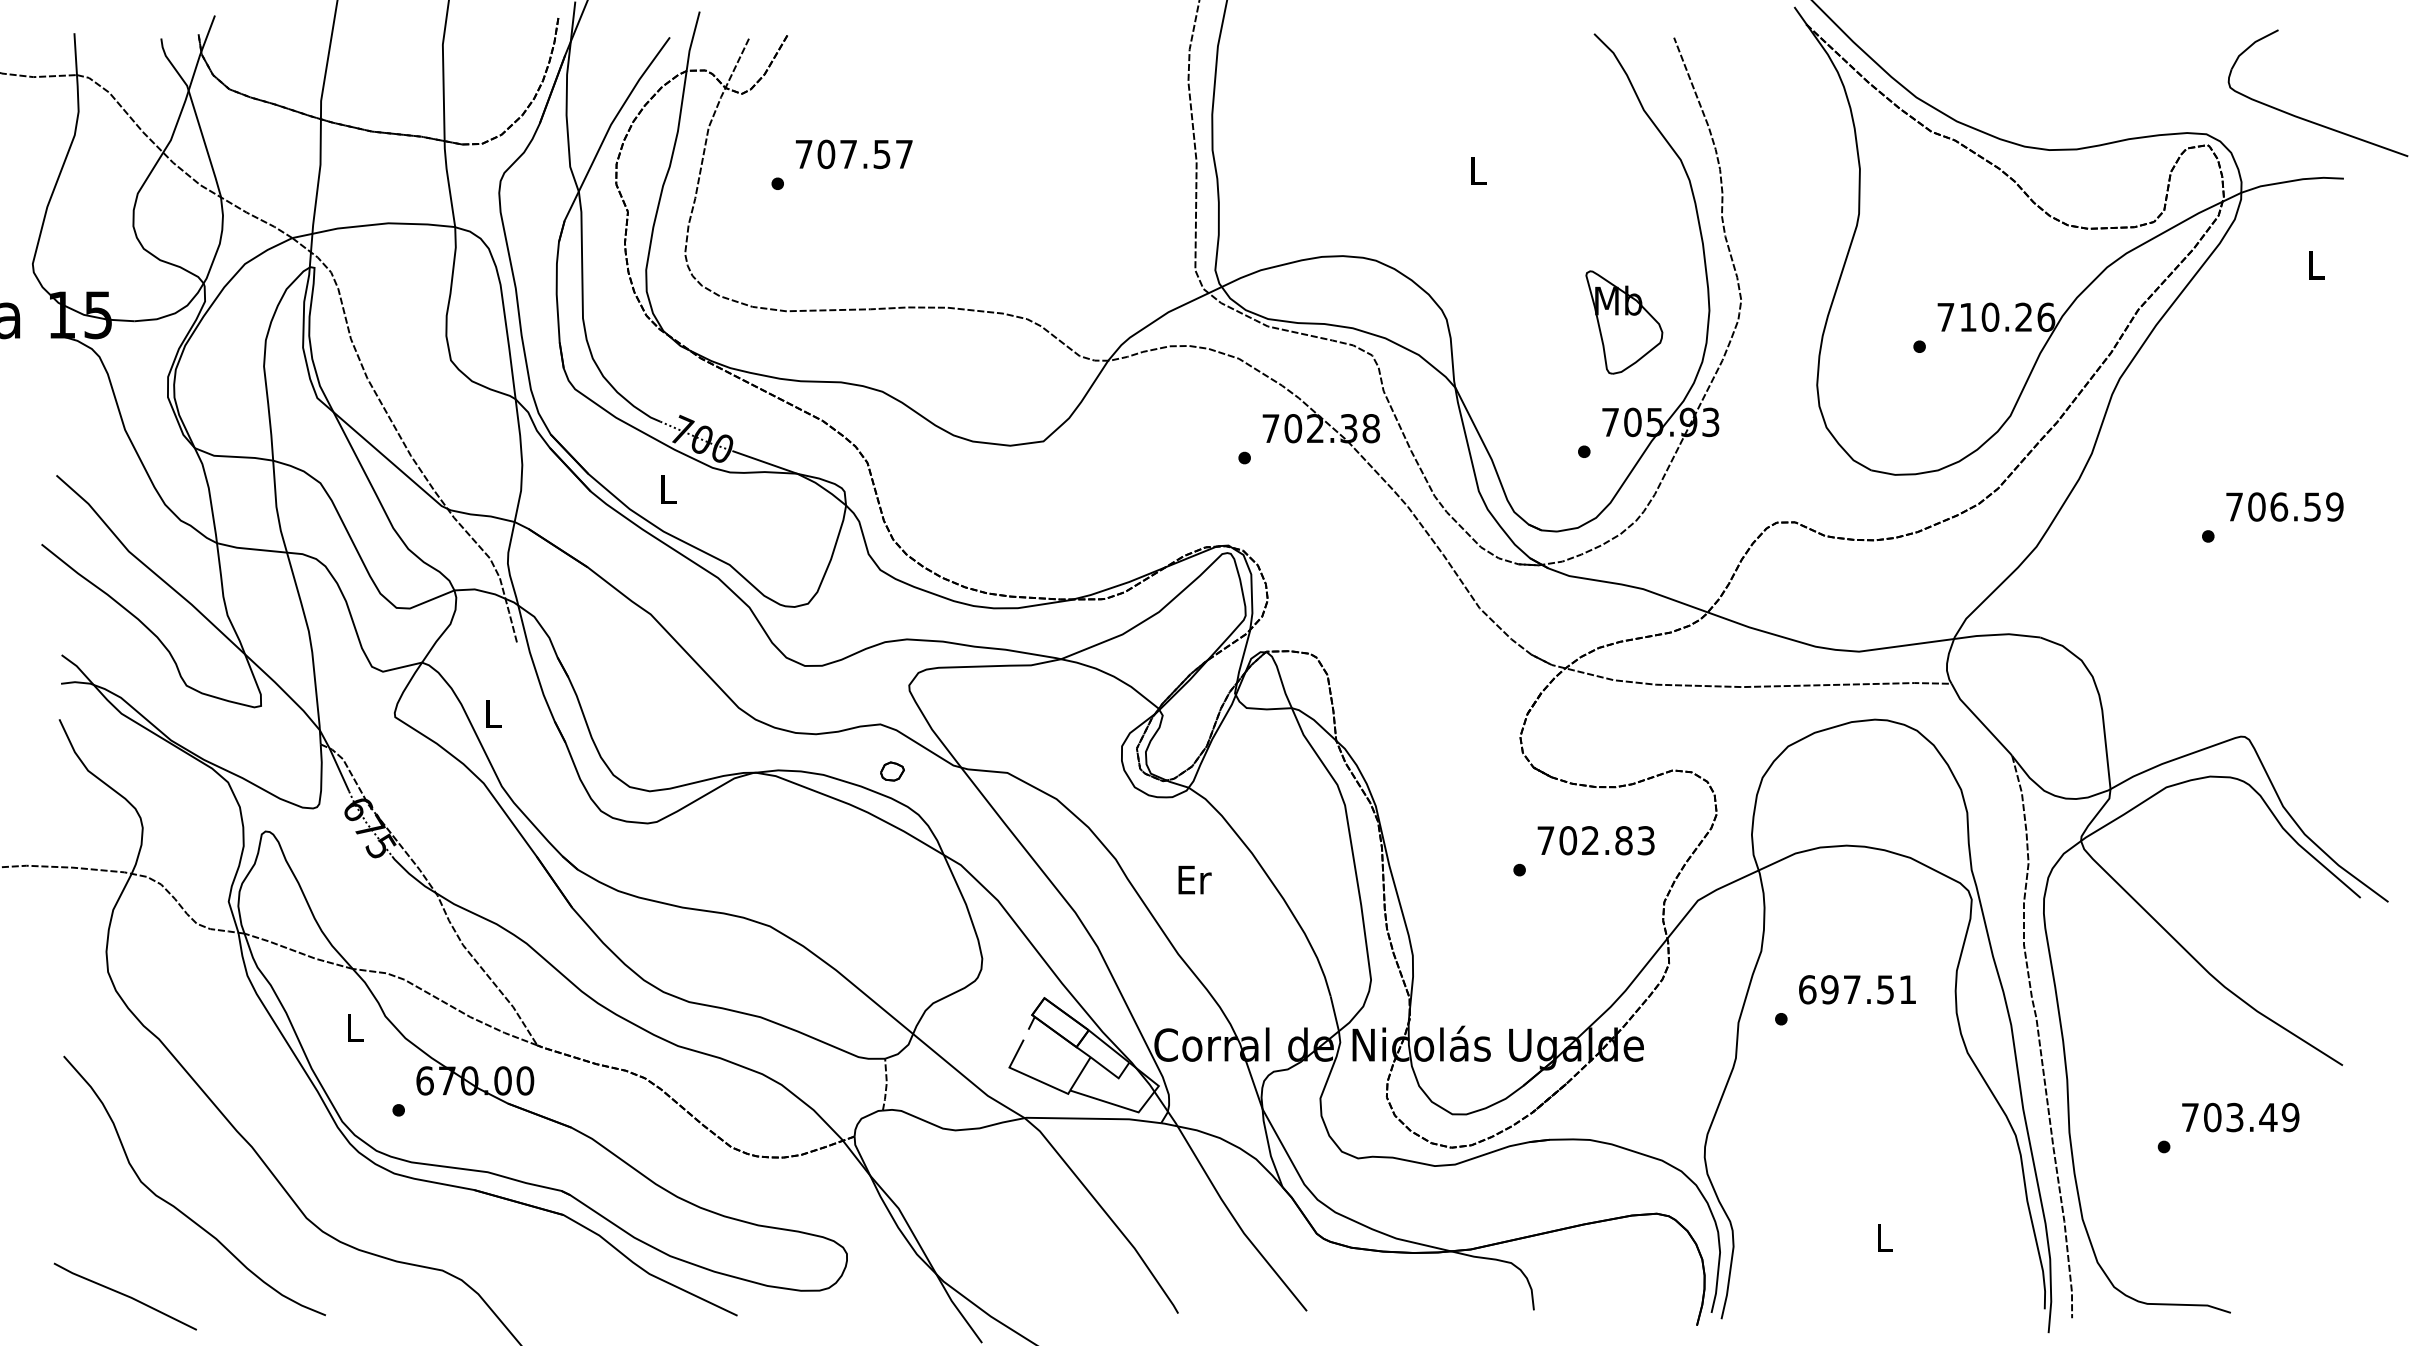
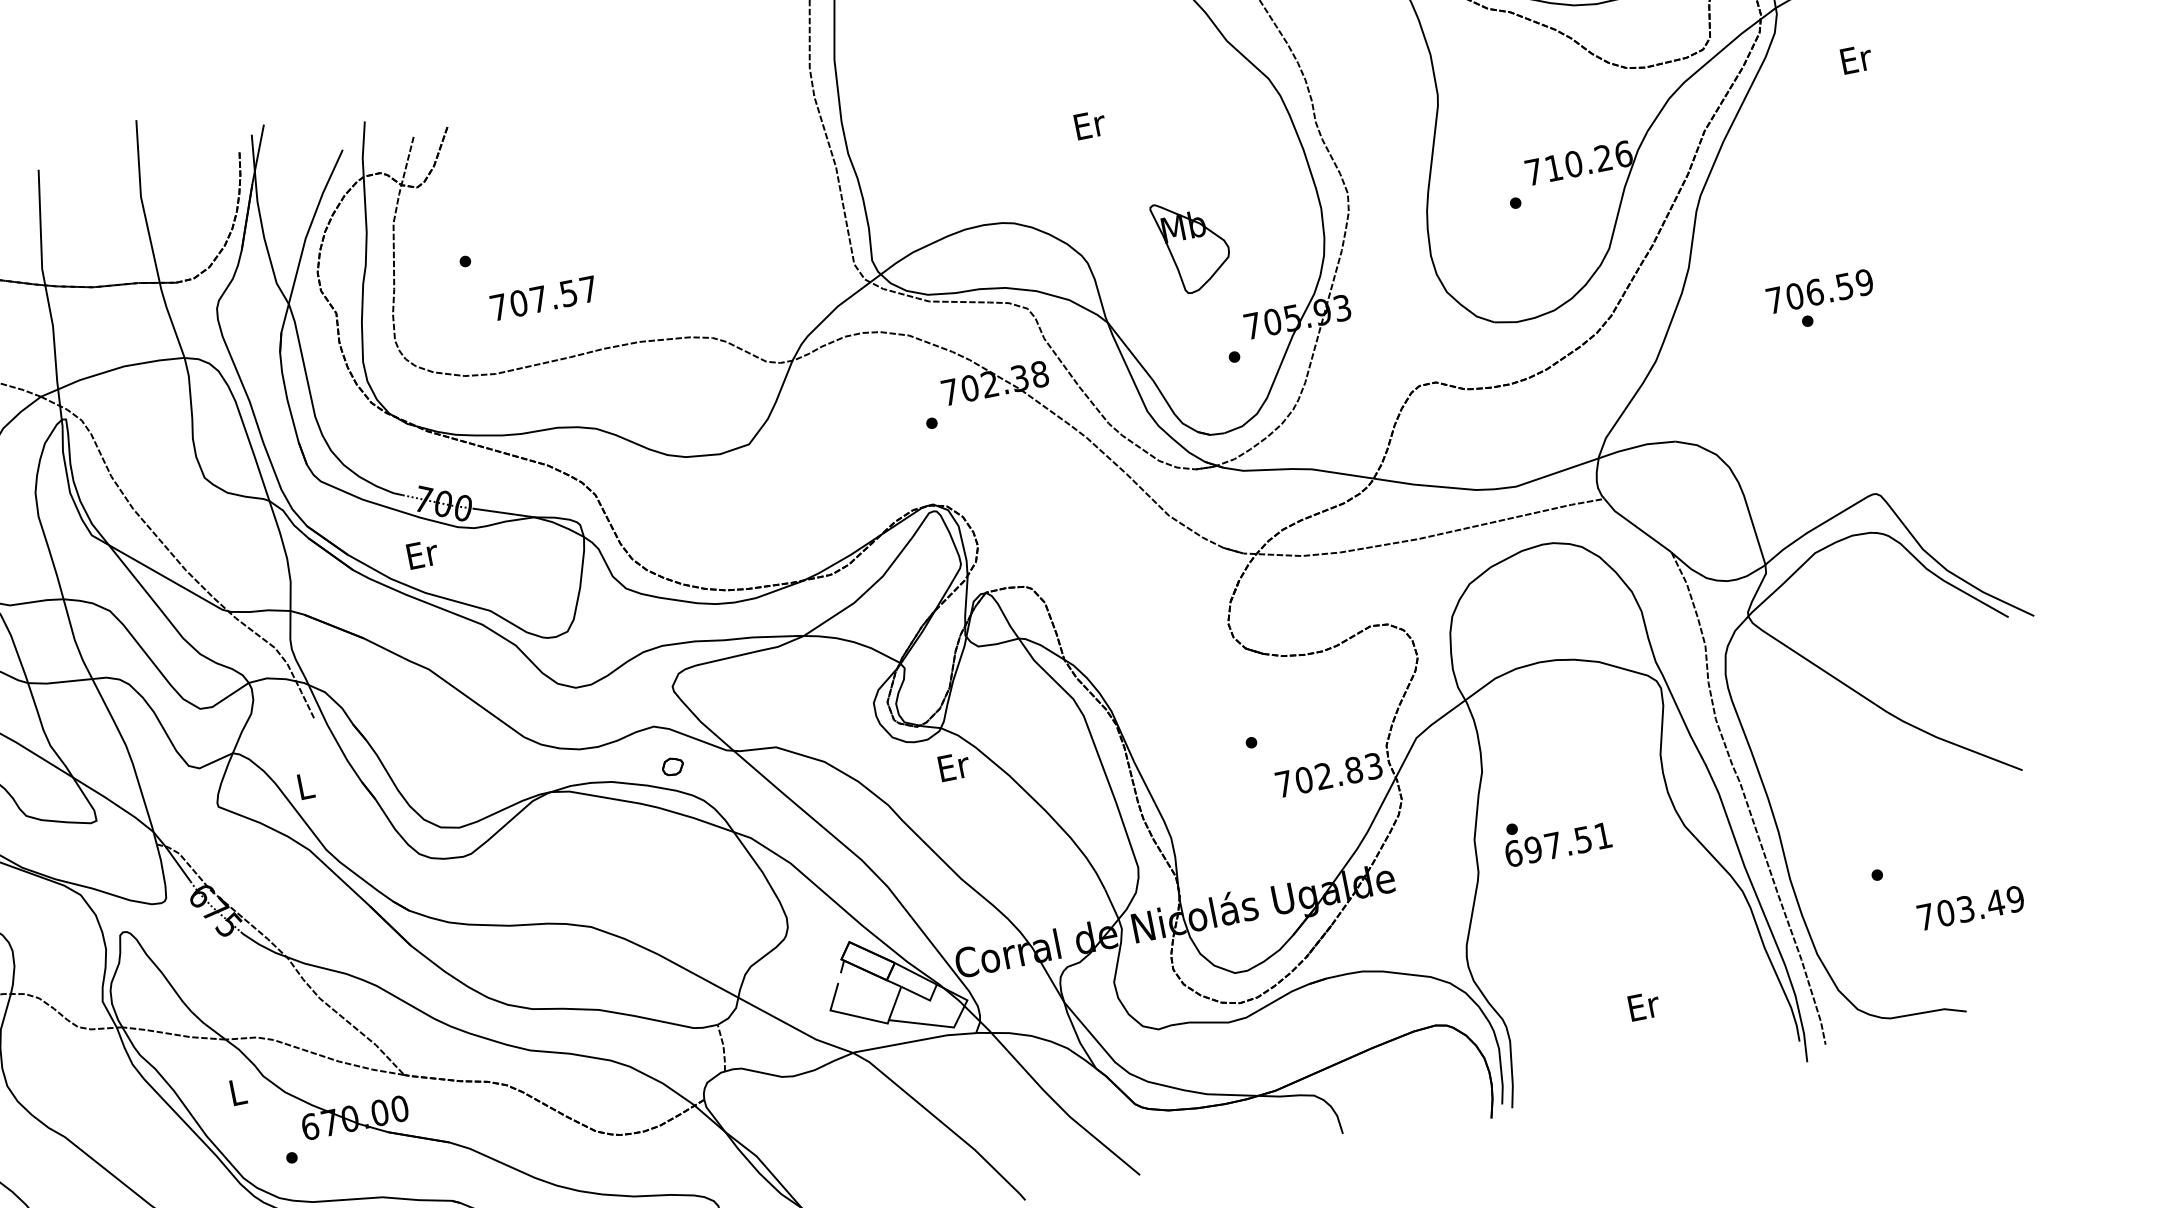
text: (854, 154) -> (544, 298), moved
text: (1478, 171) -> (1089, 125), L -> Er
text: (2317, 265) -> (1856, 59), L -> Er
part: (1624, 322) -> (1192, 245), moved
text: (668, 489) -> (422, 554), L -> Er
text: (2284, 506) -> (1819, 291), moved
text: (1595, 840) -> (1328, 775), moved
text: (1194, 880) -> (953, 767), moved
text: (1857, 989) -> (1558, 844), moved
text: (2240, 1117) -> (1970, 908), moved
text: (1885, 1237) -> (1644, 1005), L -> Er

